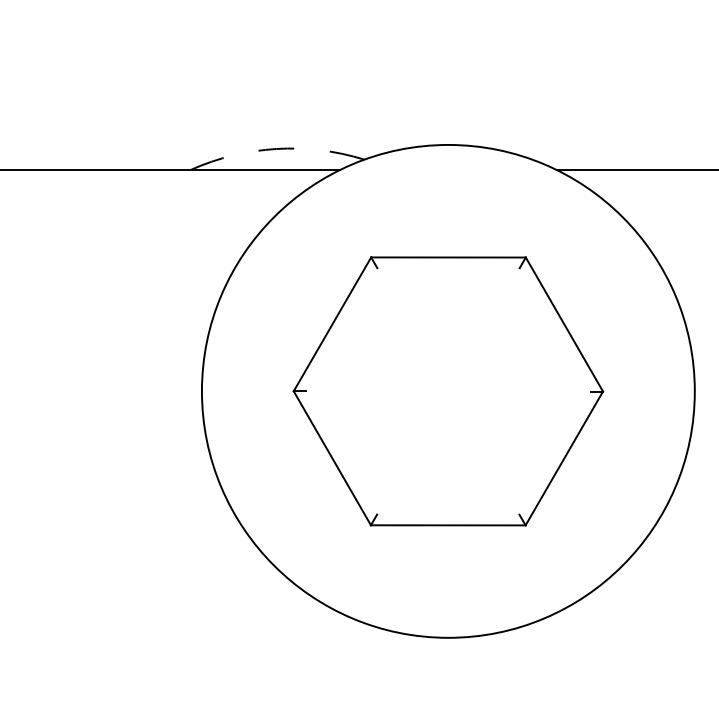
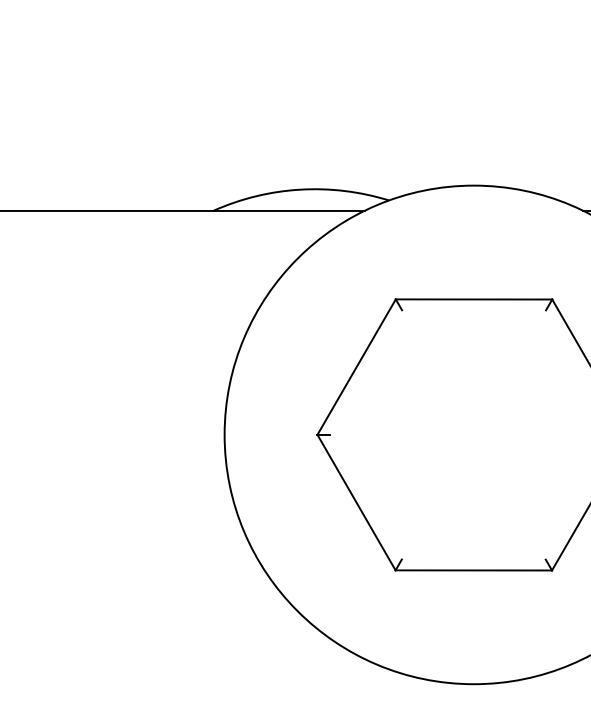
arc: (276, 148) -> (300, 189), dashed -> solid

